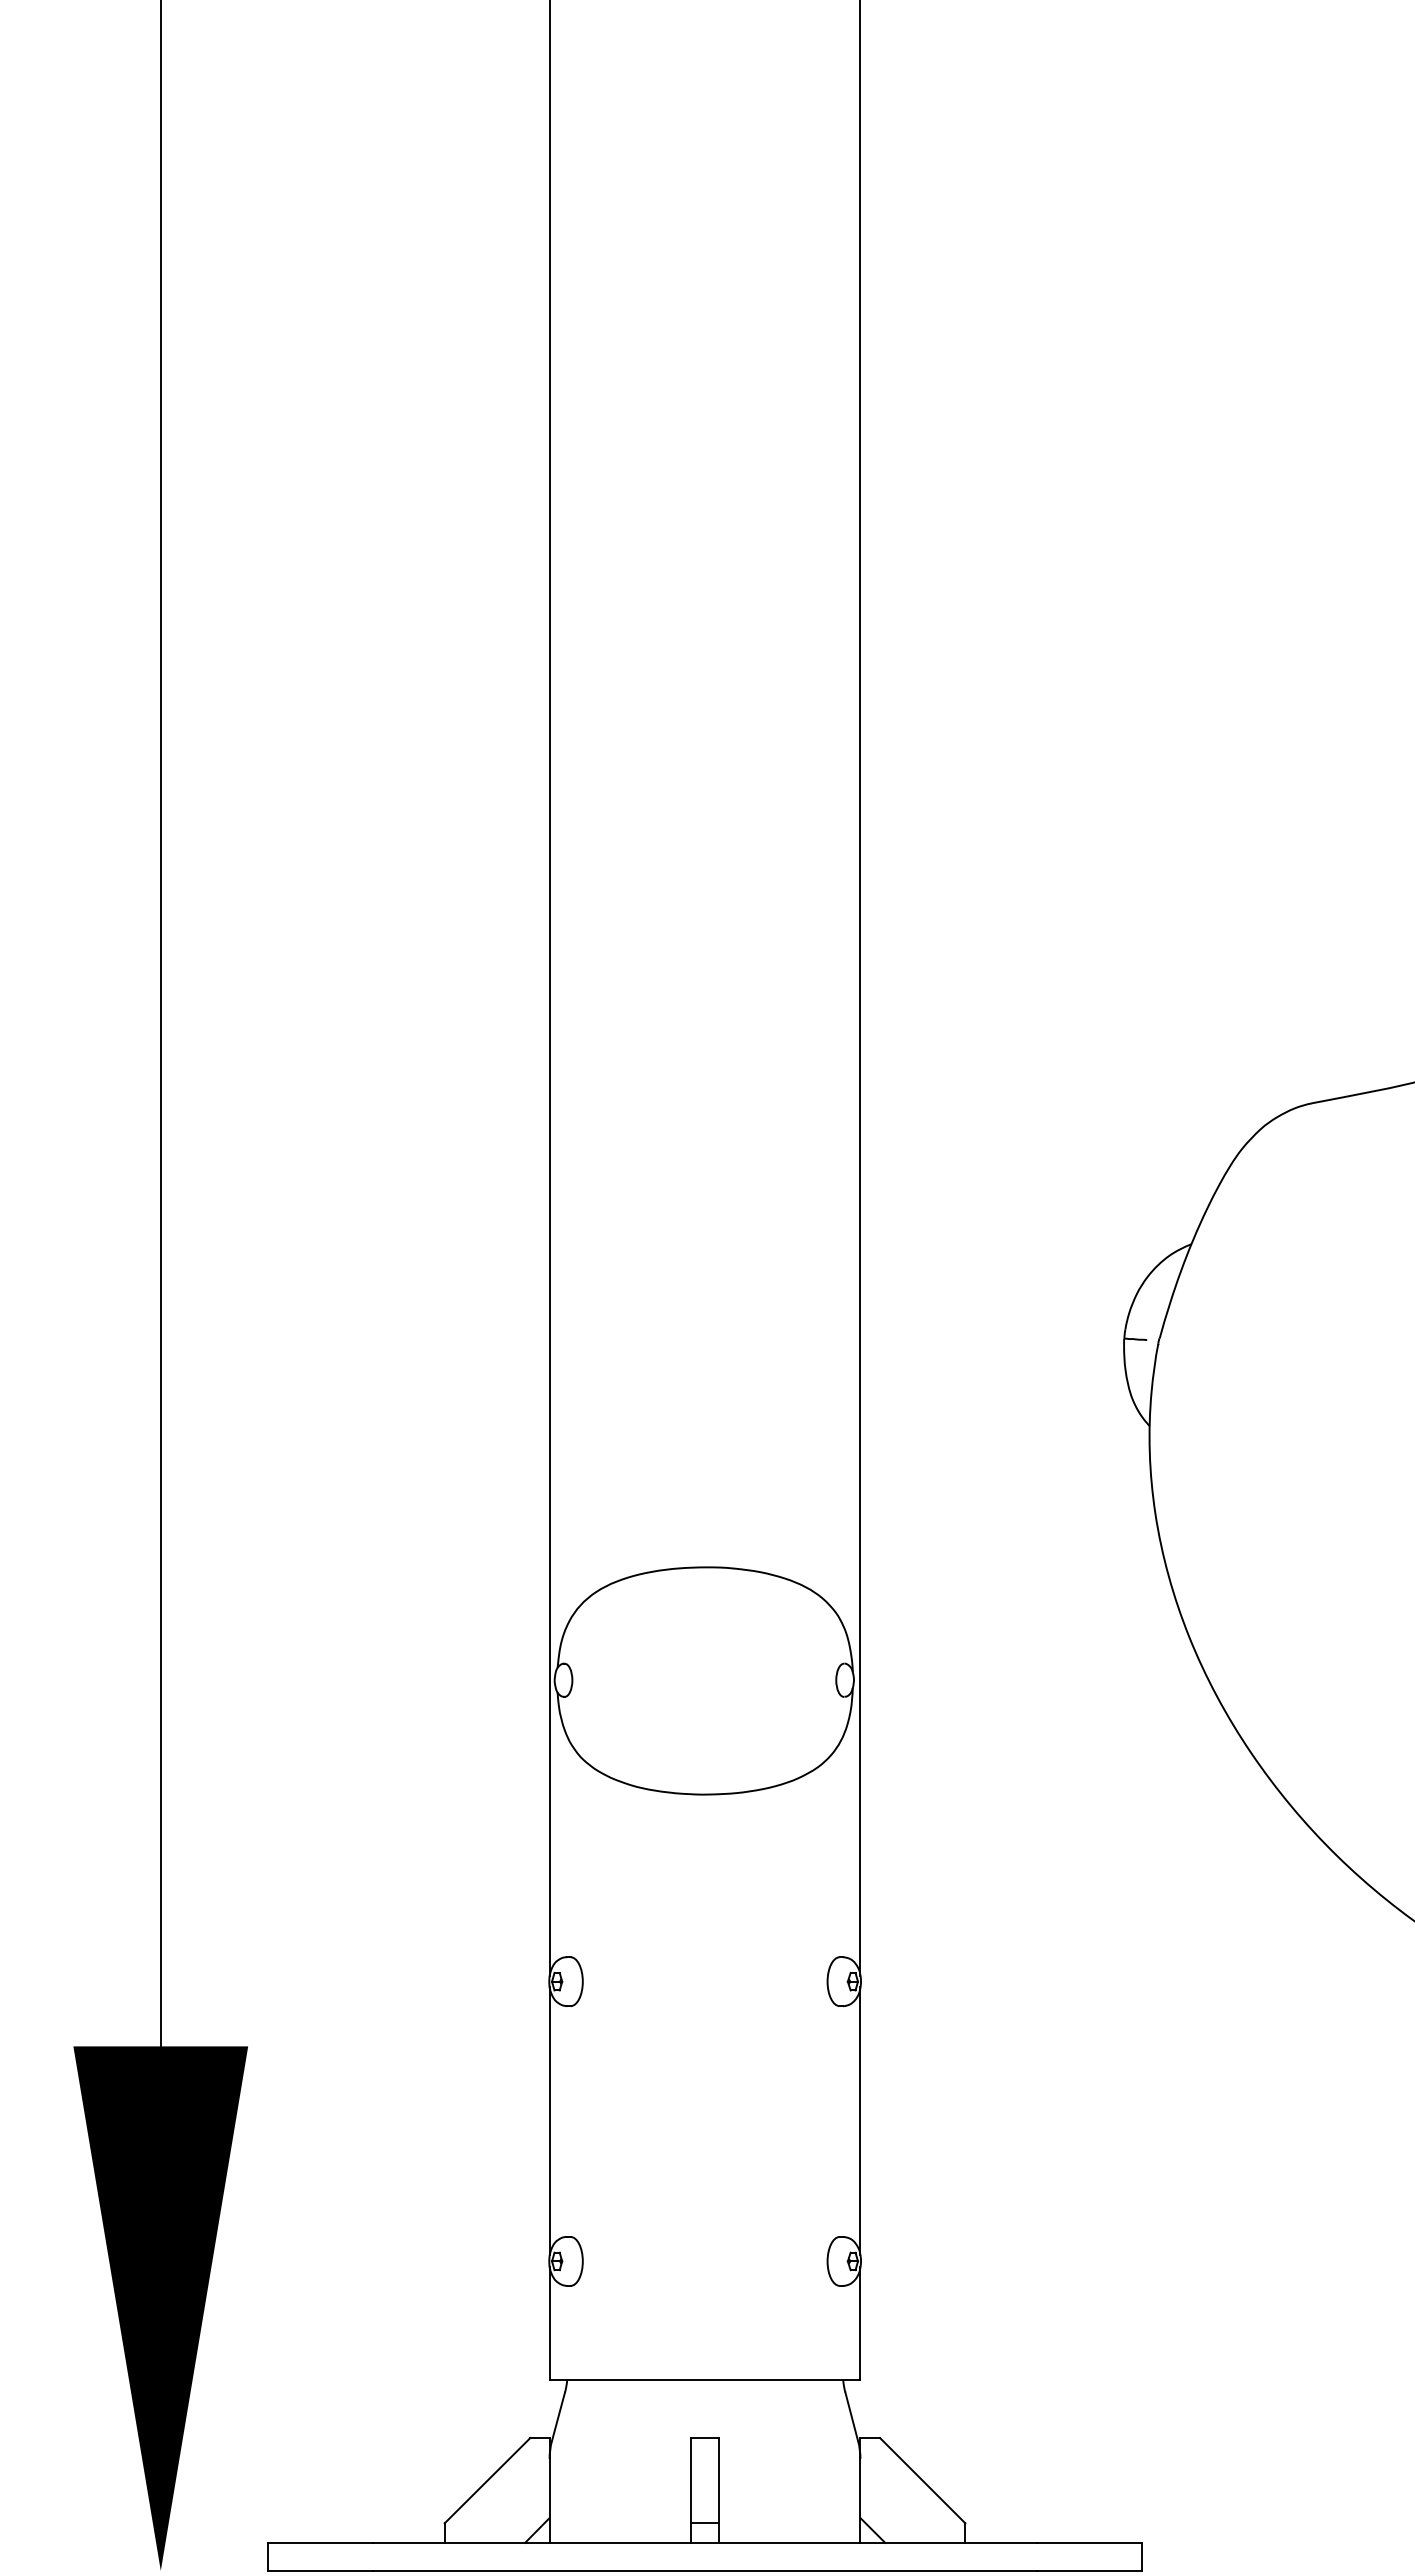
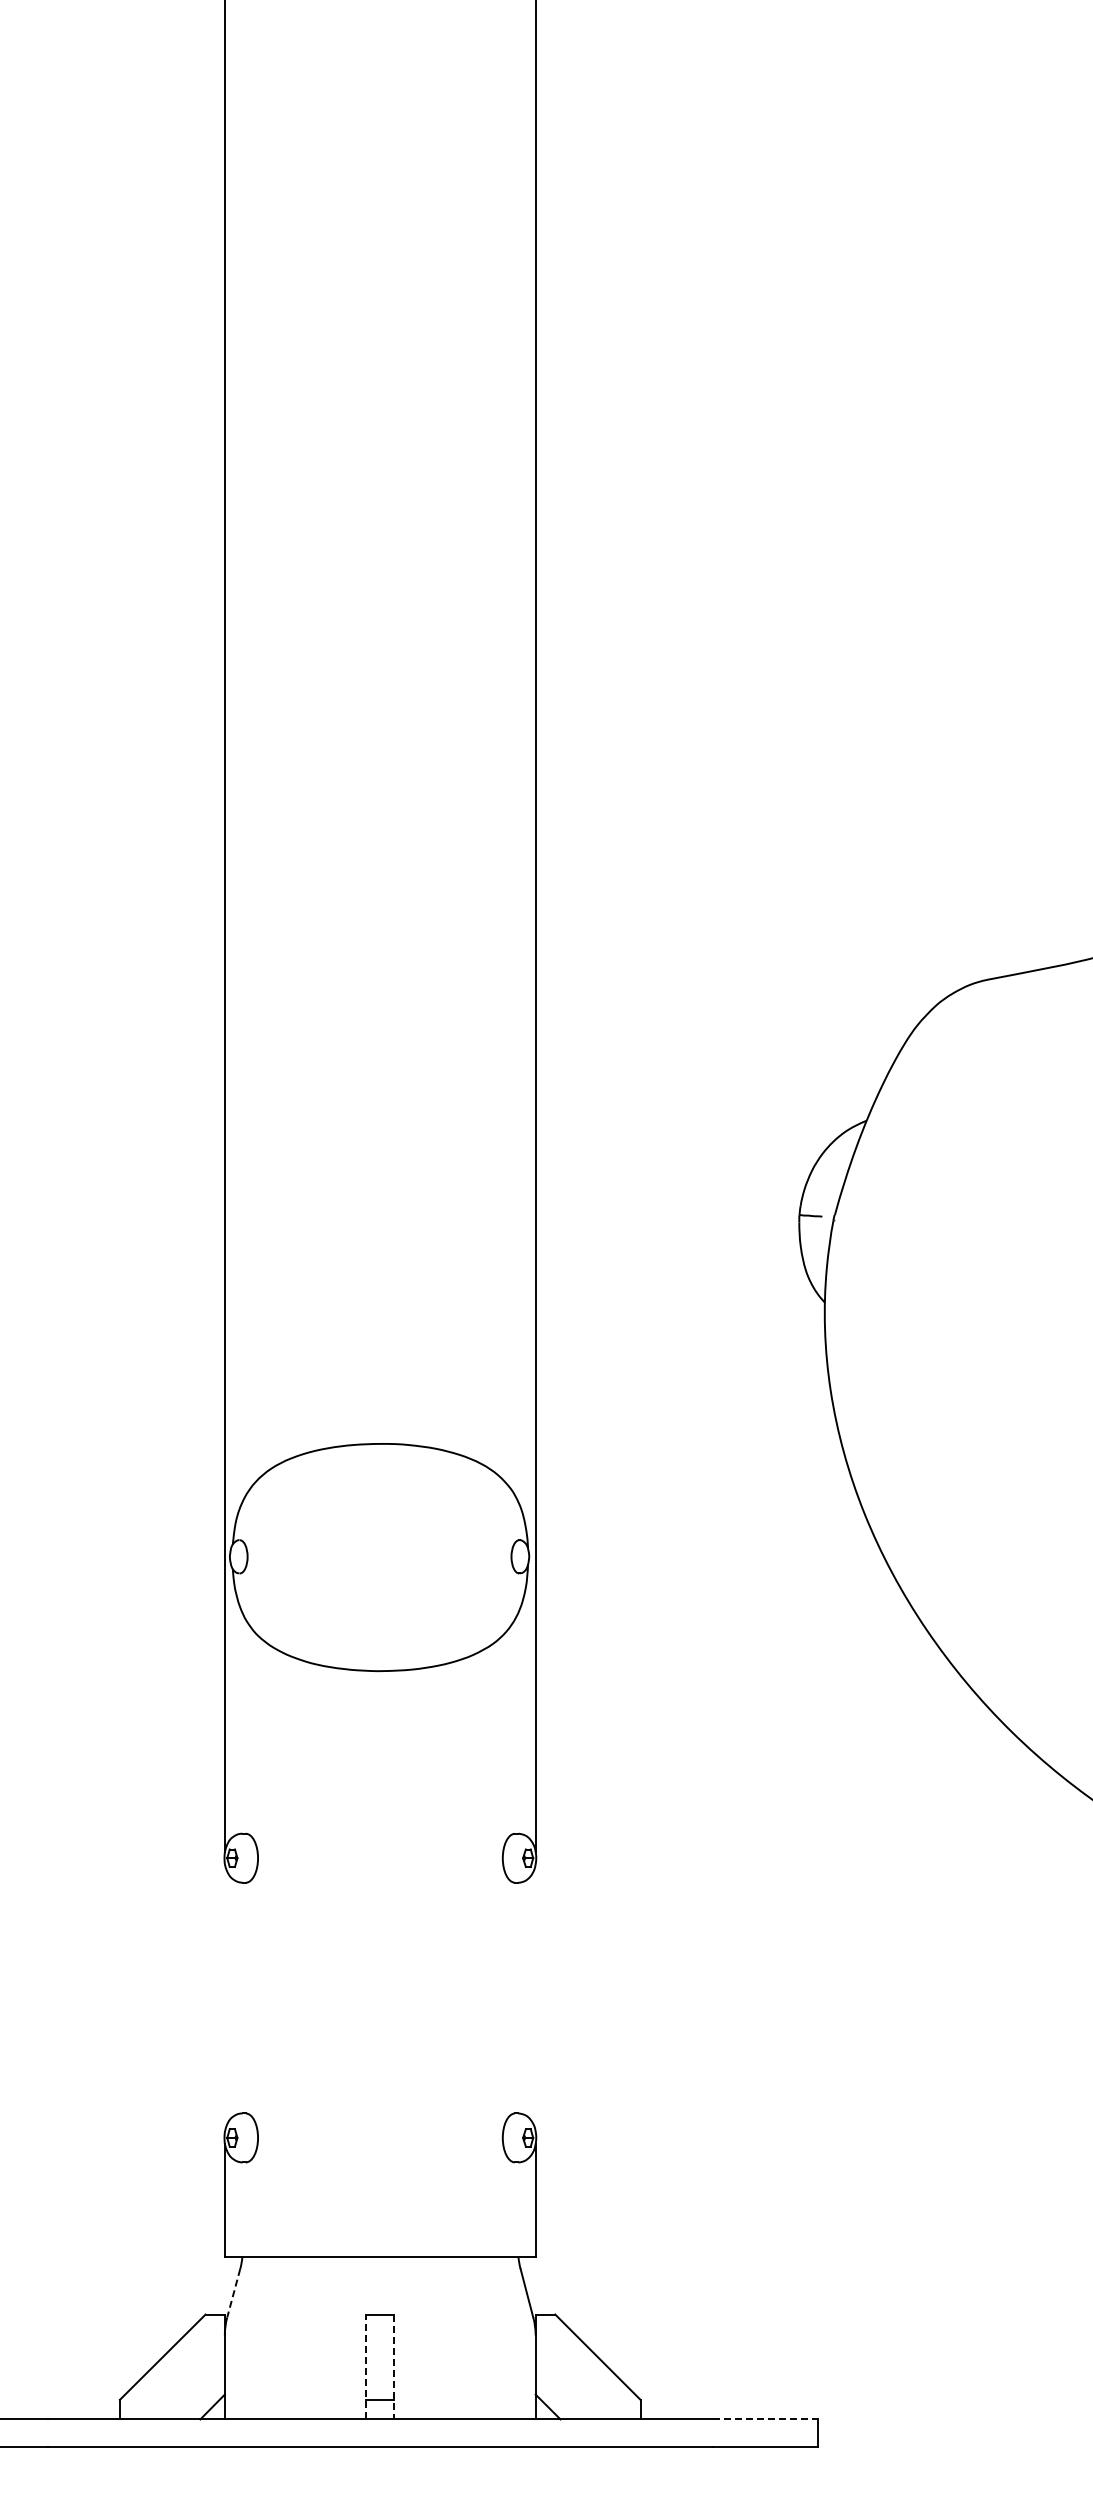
line: (549, 2121) -> (224, 1998), removed
line: (860, 2121) -> (535, 1998), removed
line: (558, 2416) -> (233, 2293), solid -> dashed
line: (691, 2489) -> (366, 2366), solid -> dashed
line: (719, 2490) -> (394, 2367), solid -> dashed
line: (1090, 2542) -> (765, 2419), solid -> dashed

